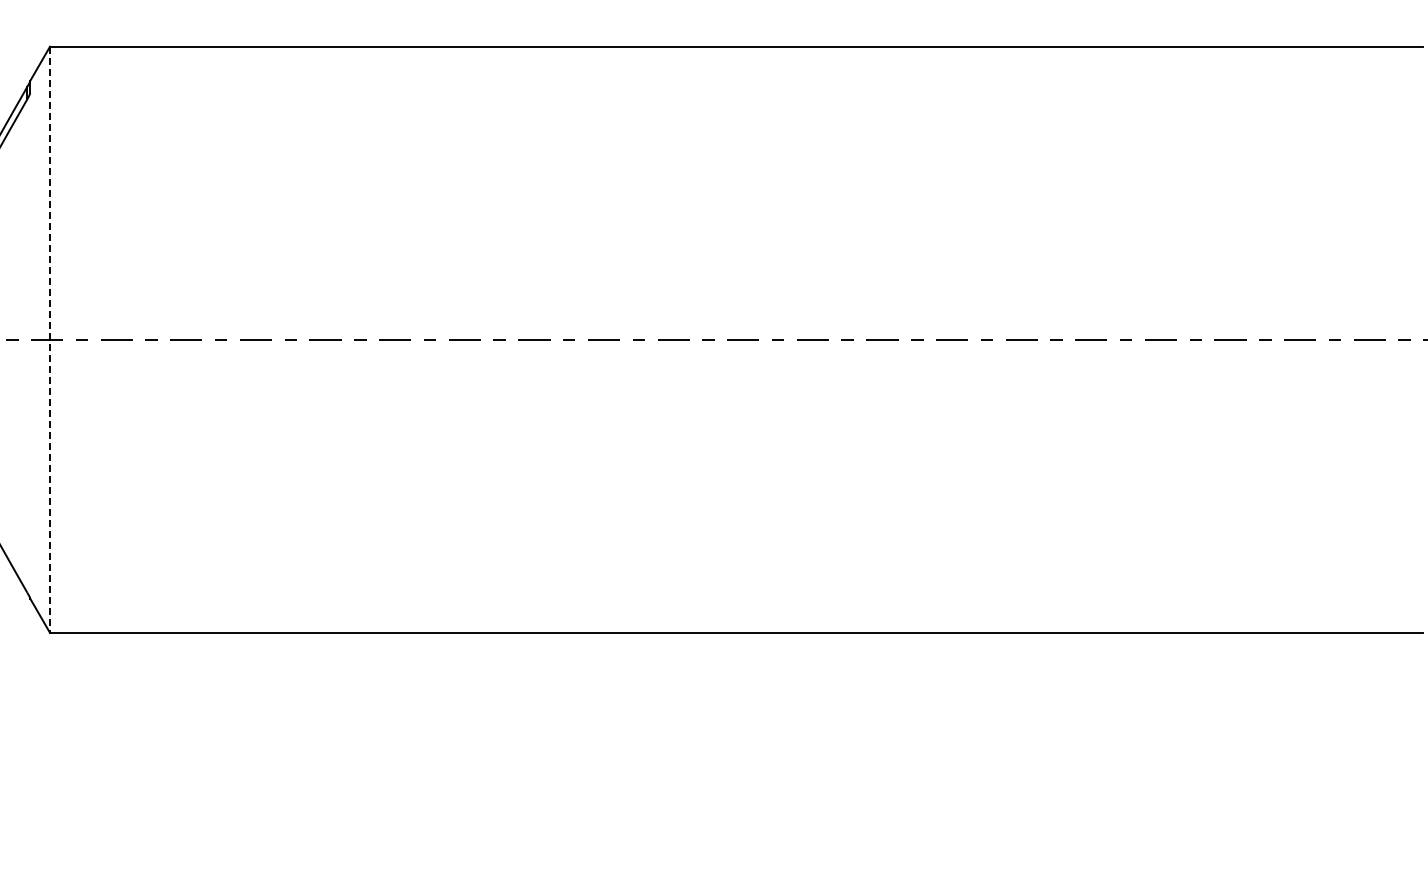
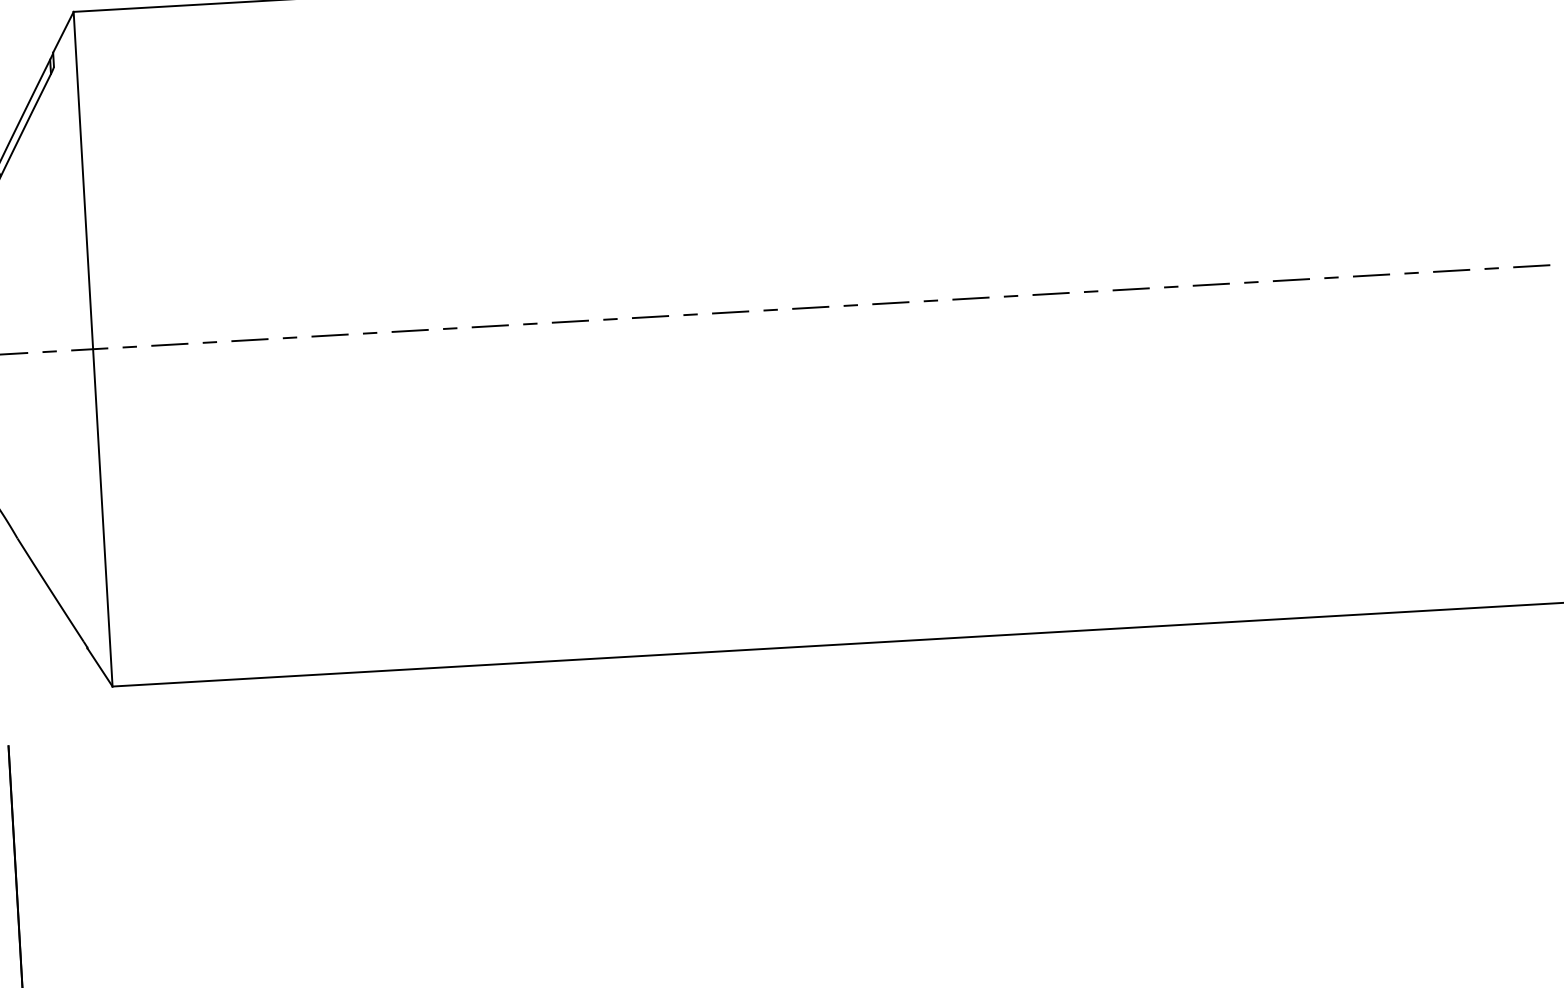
line: (50, 340) -> (93, 349), dashed -> solid

